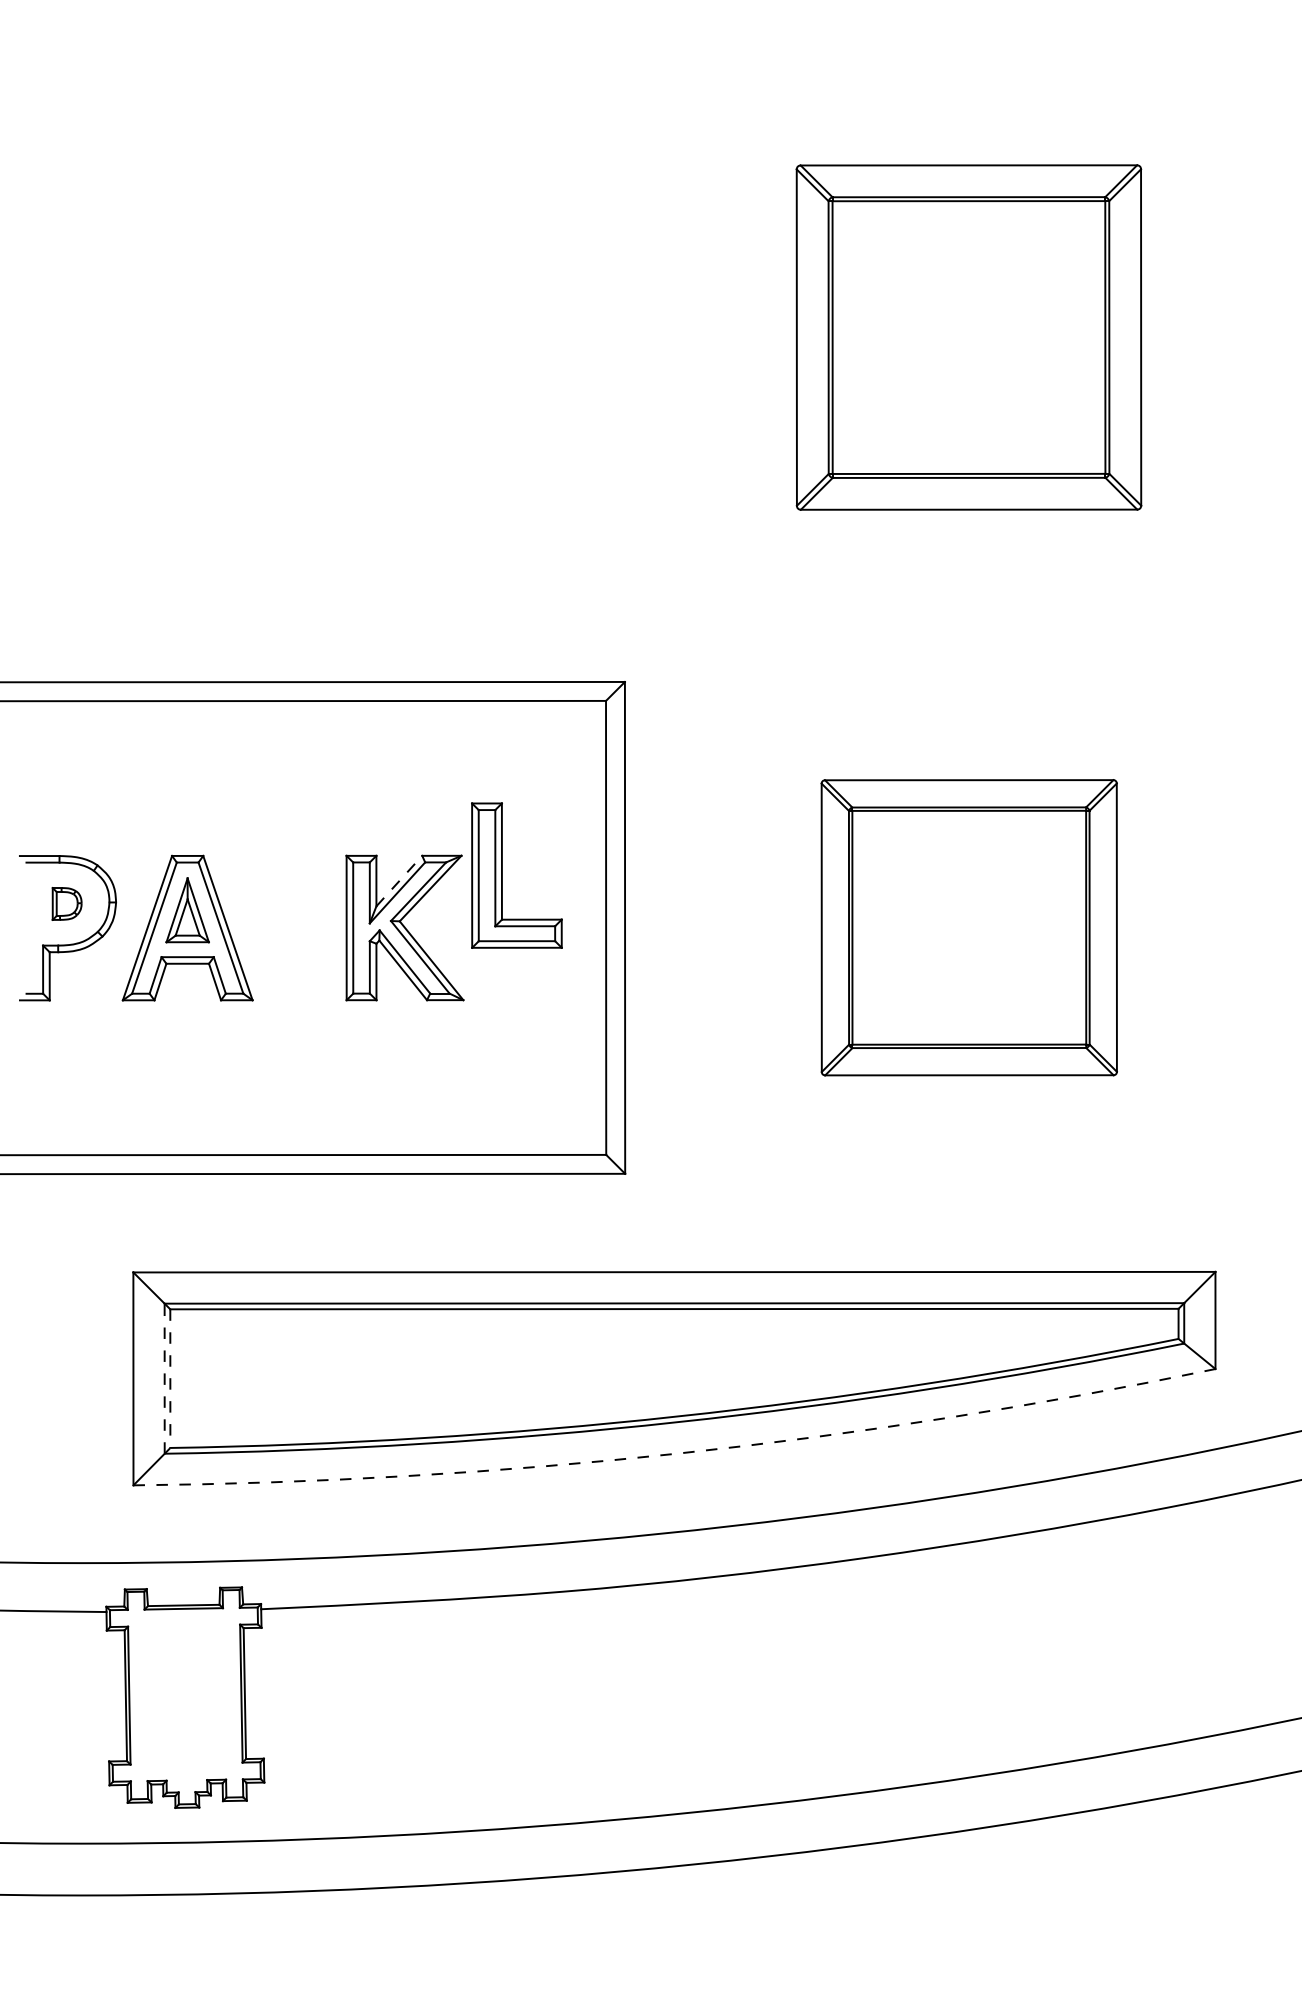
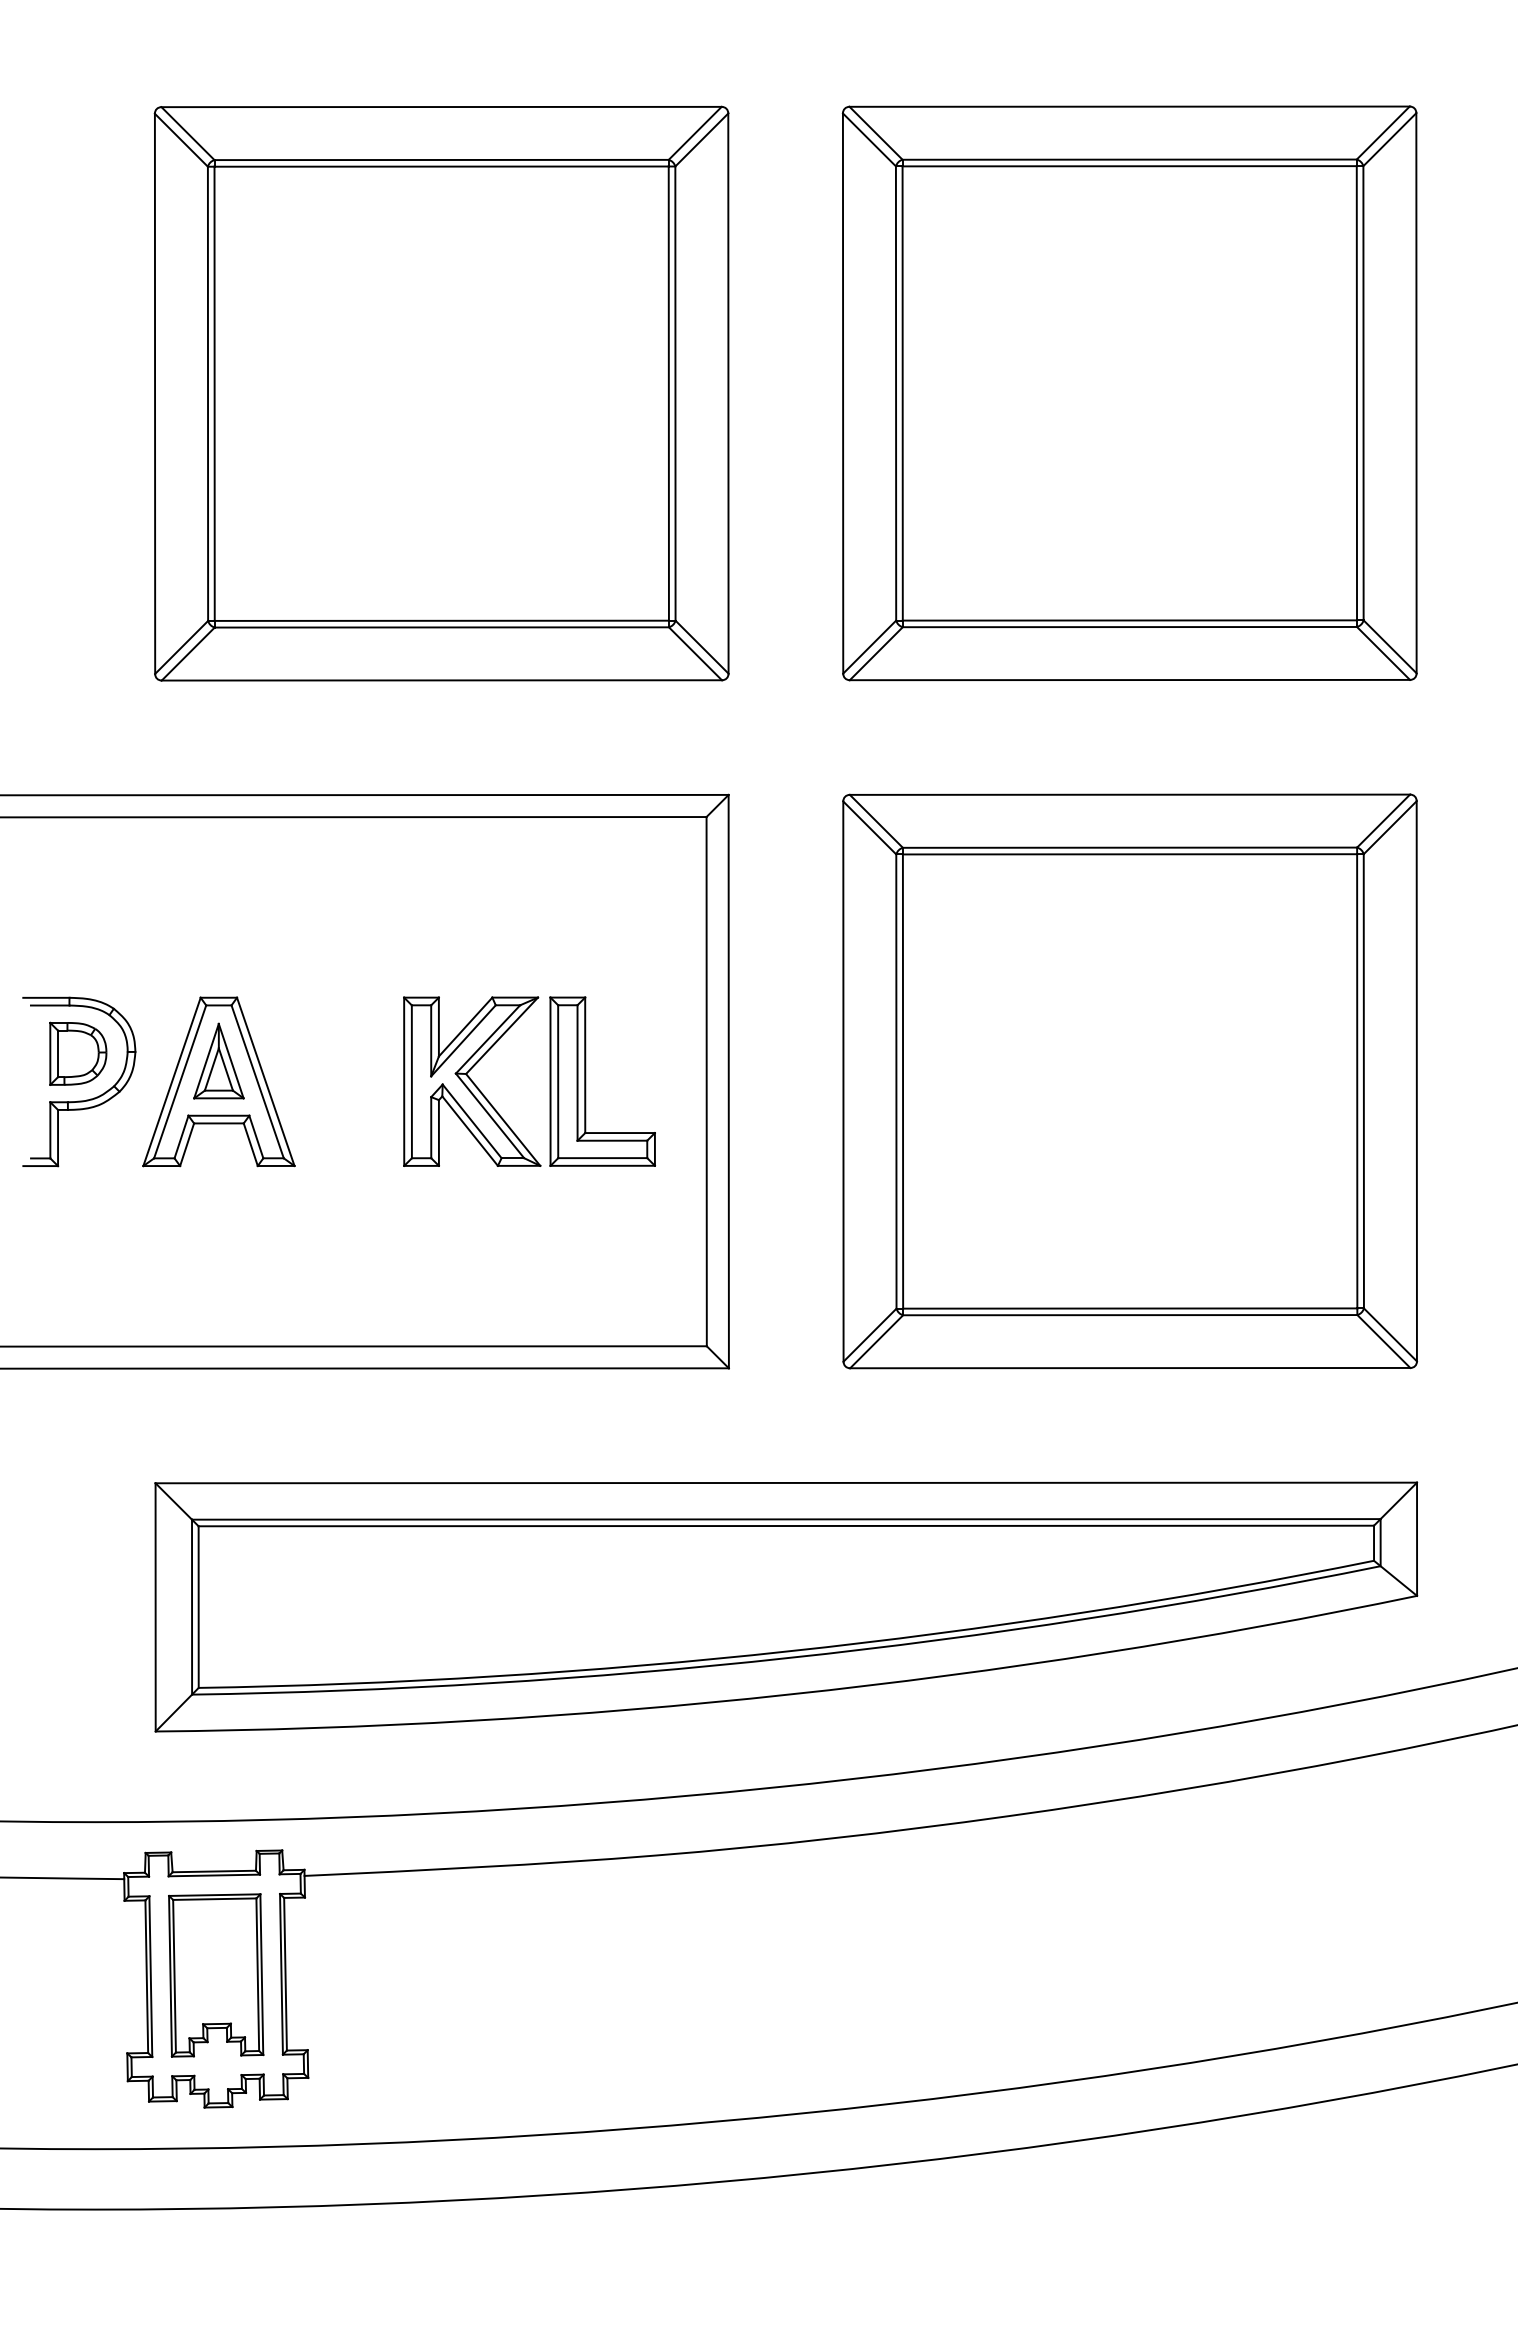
part: (378, 337) -> (441, 393), added
part: (968, 337) -> (1129, 393), size x1.43
part: (503, 875) -> (586, 1081), moved
line: (399, 881) -> (465, 1027), dashed -> solid
part: (67, 903) -> (78, 1053), size x1.67
part: (968, 927) -> (1129, 1081), size x1.67
line: (165, 1378) -> (192, 1606), dashed -> solid
line: (170, 1378) -> (198, 1607), dashed -> solid
arc: (677, 1453) -> (789, 1694), dashed -> solid
part: (185, 1694) -> (216, 1975), added

